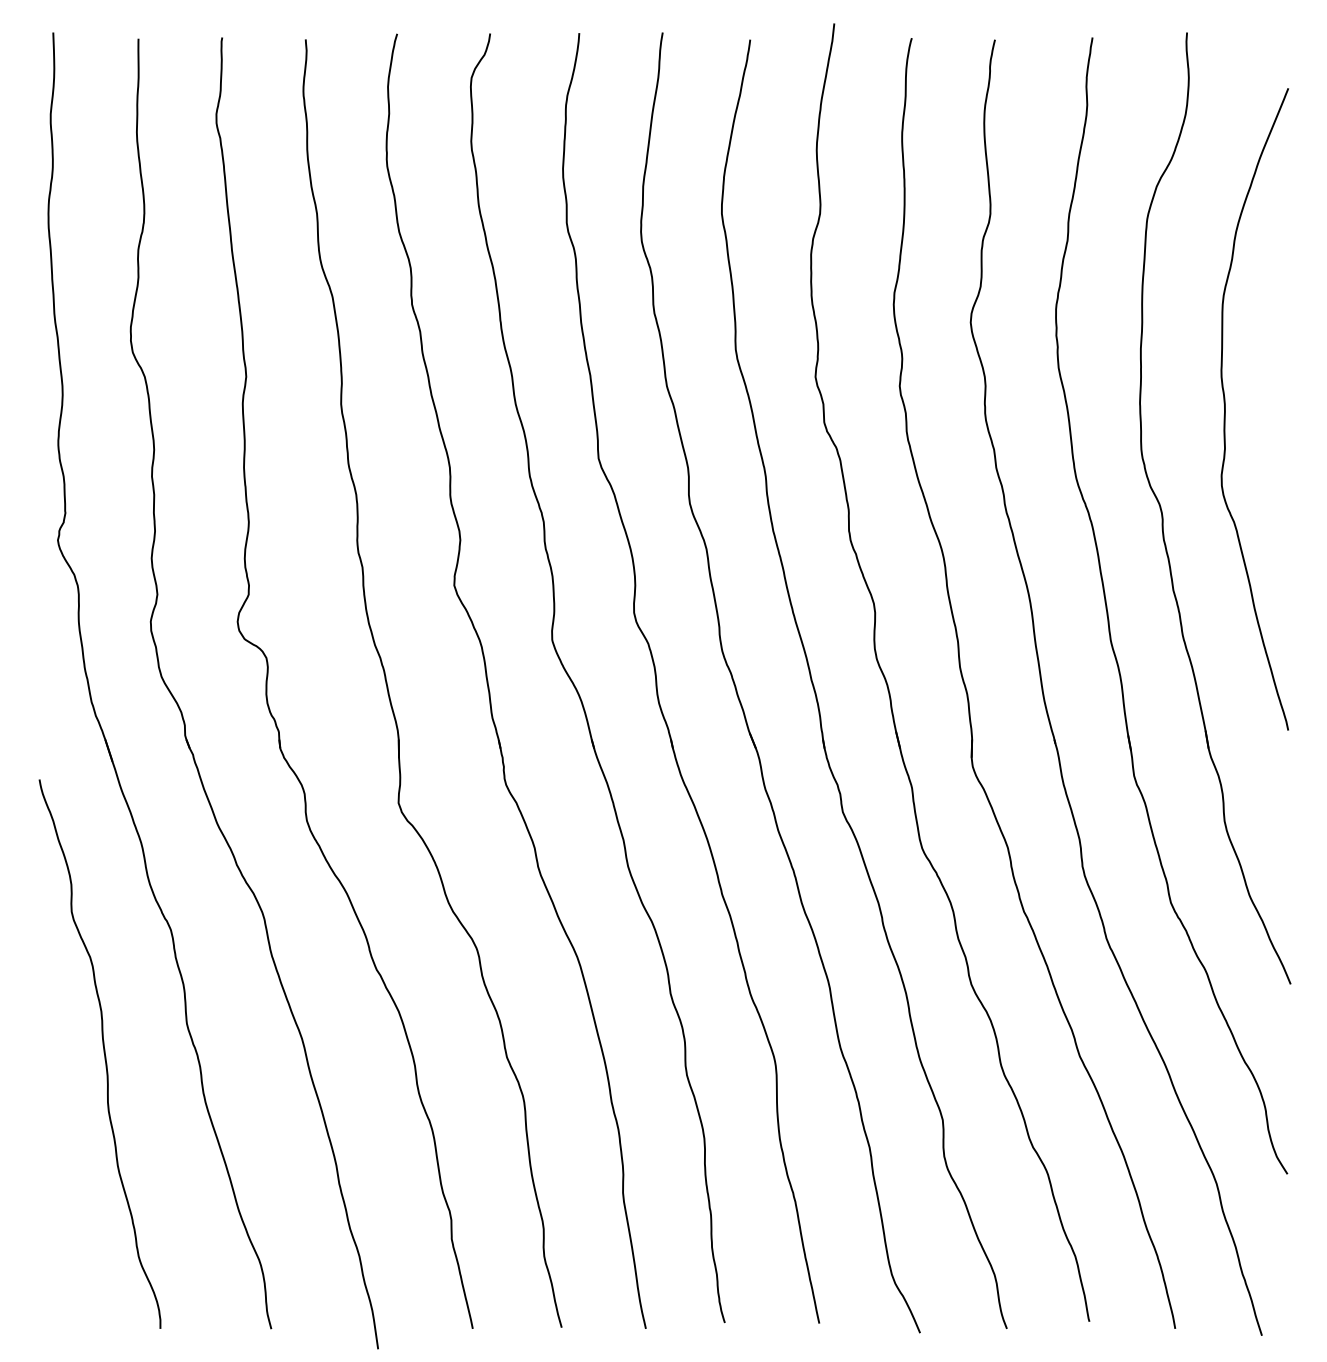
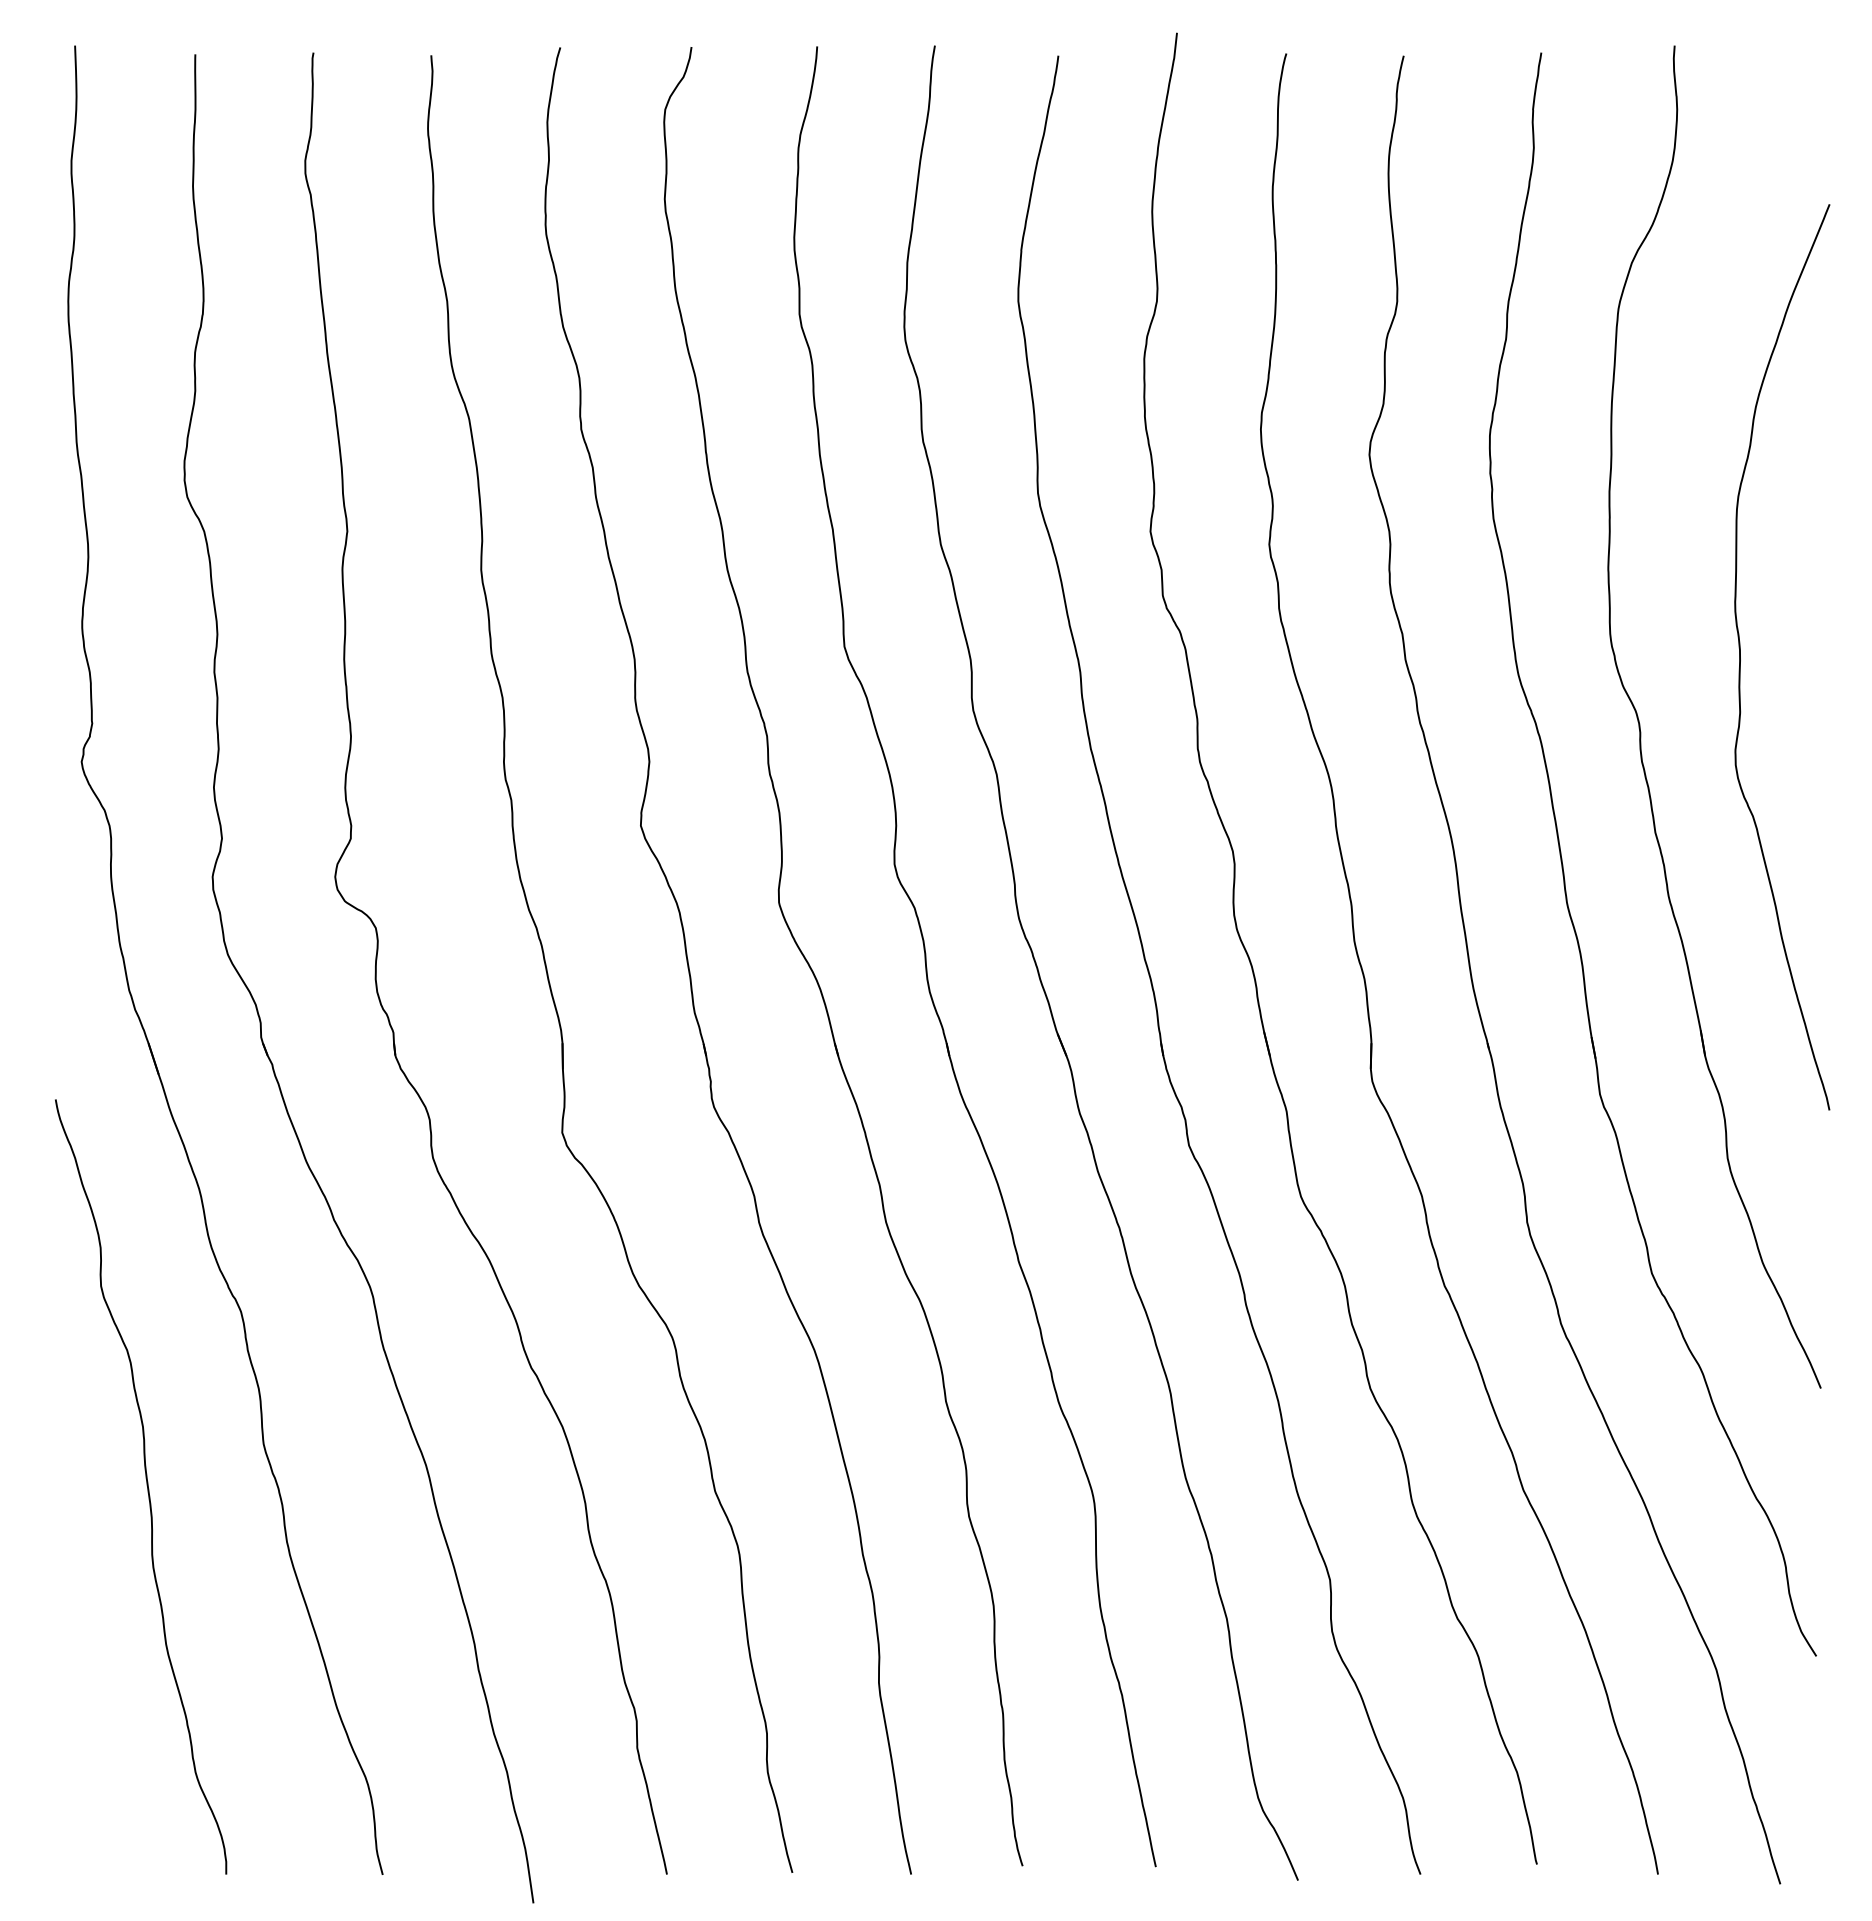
curve: (1225, 409) -> (1740, 657), moved

